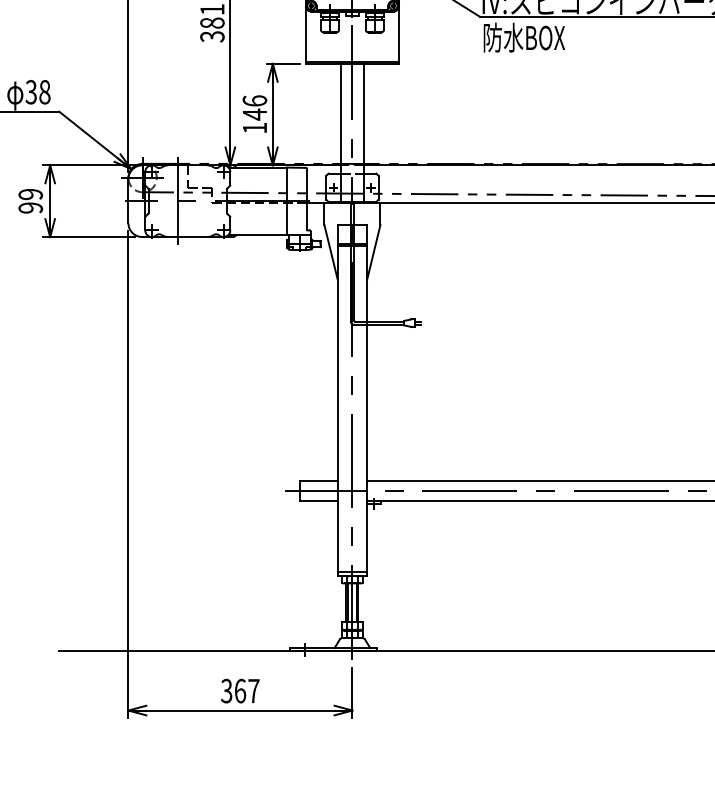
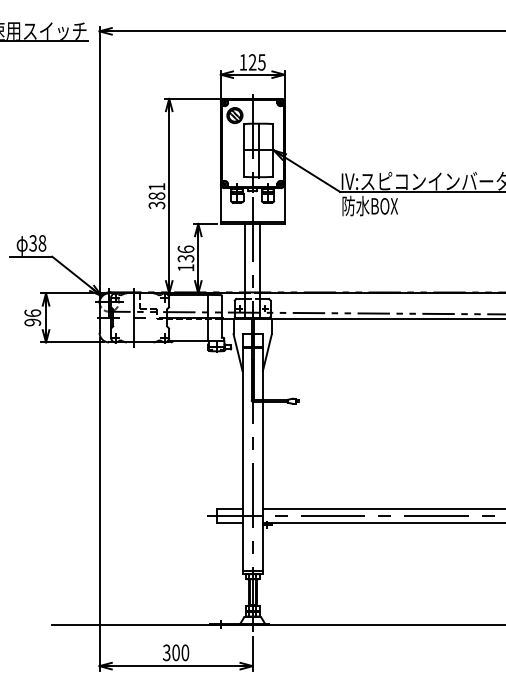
text: (254, 114) -> (185, 258), 146 -> 136
text: (30, 194) -> (32, 313), 99 -> 96
text: (246, 690) -> (180, 652), 367 -> 300

